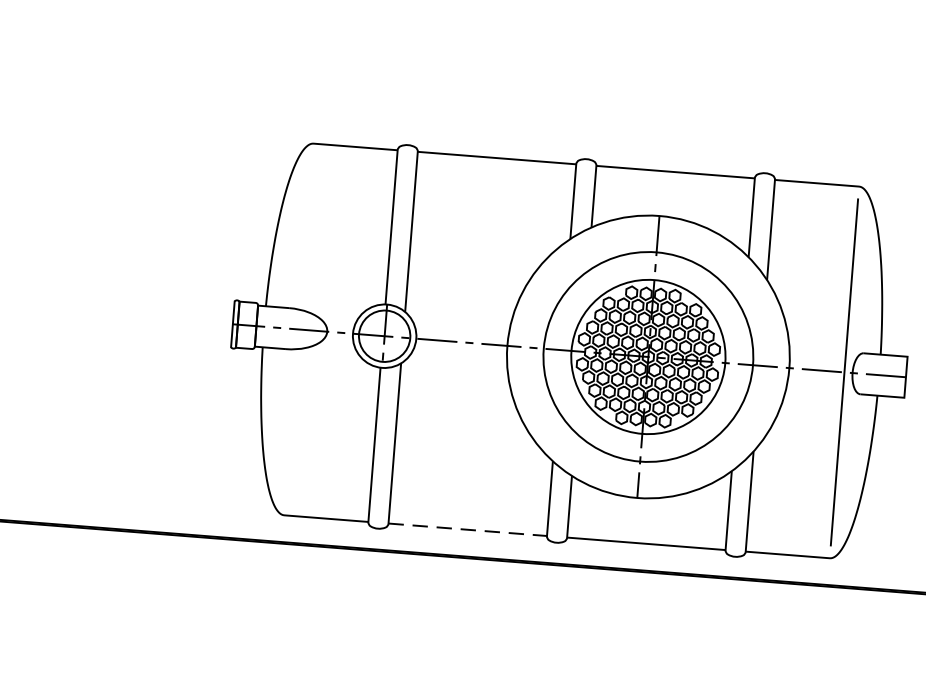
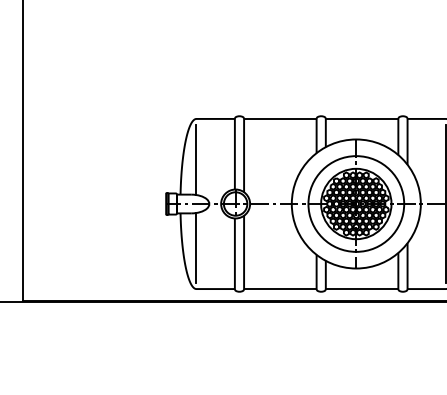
line: (306, 232) -> (196, 159), added
line: (291, 426) -> (196, 248), added
line: (468, 530) -> (280, 289), dashed -> solid

